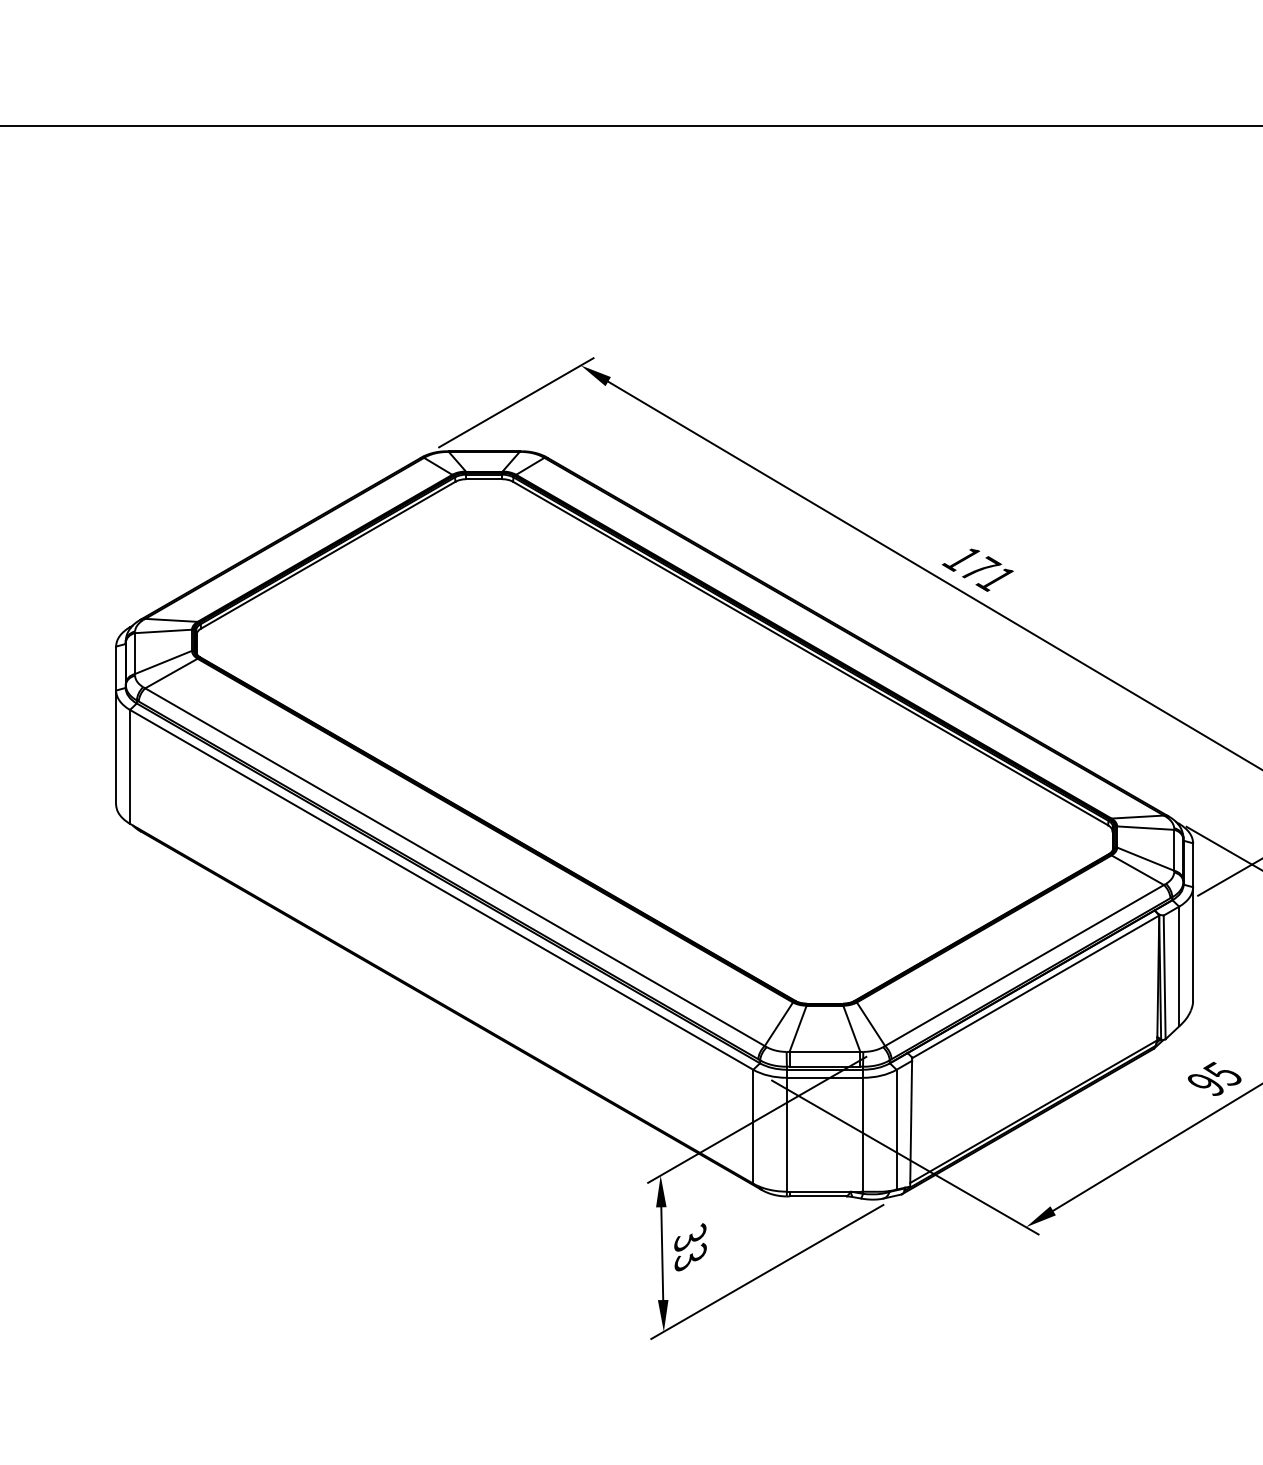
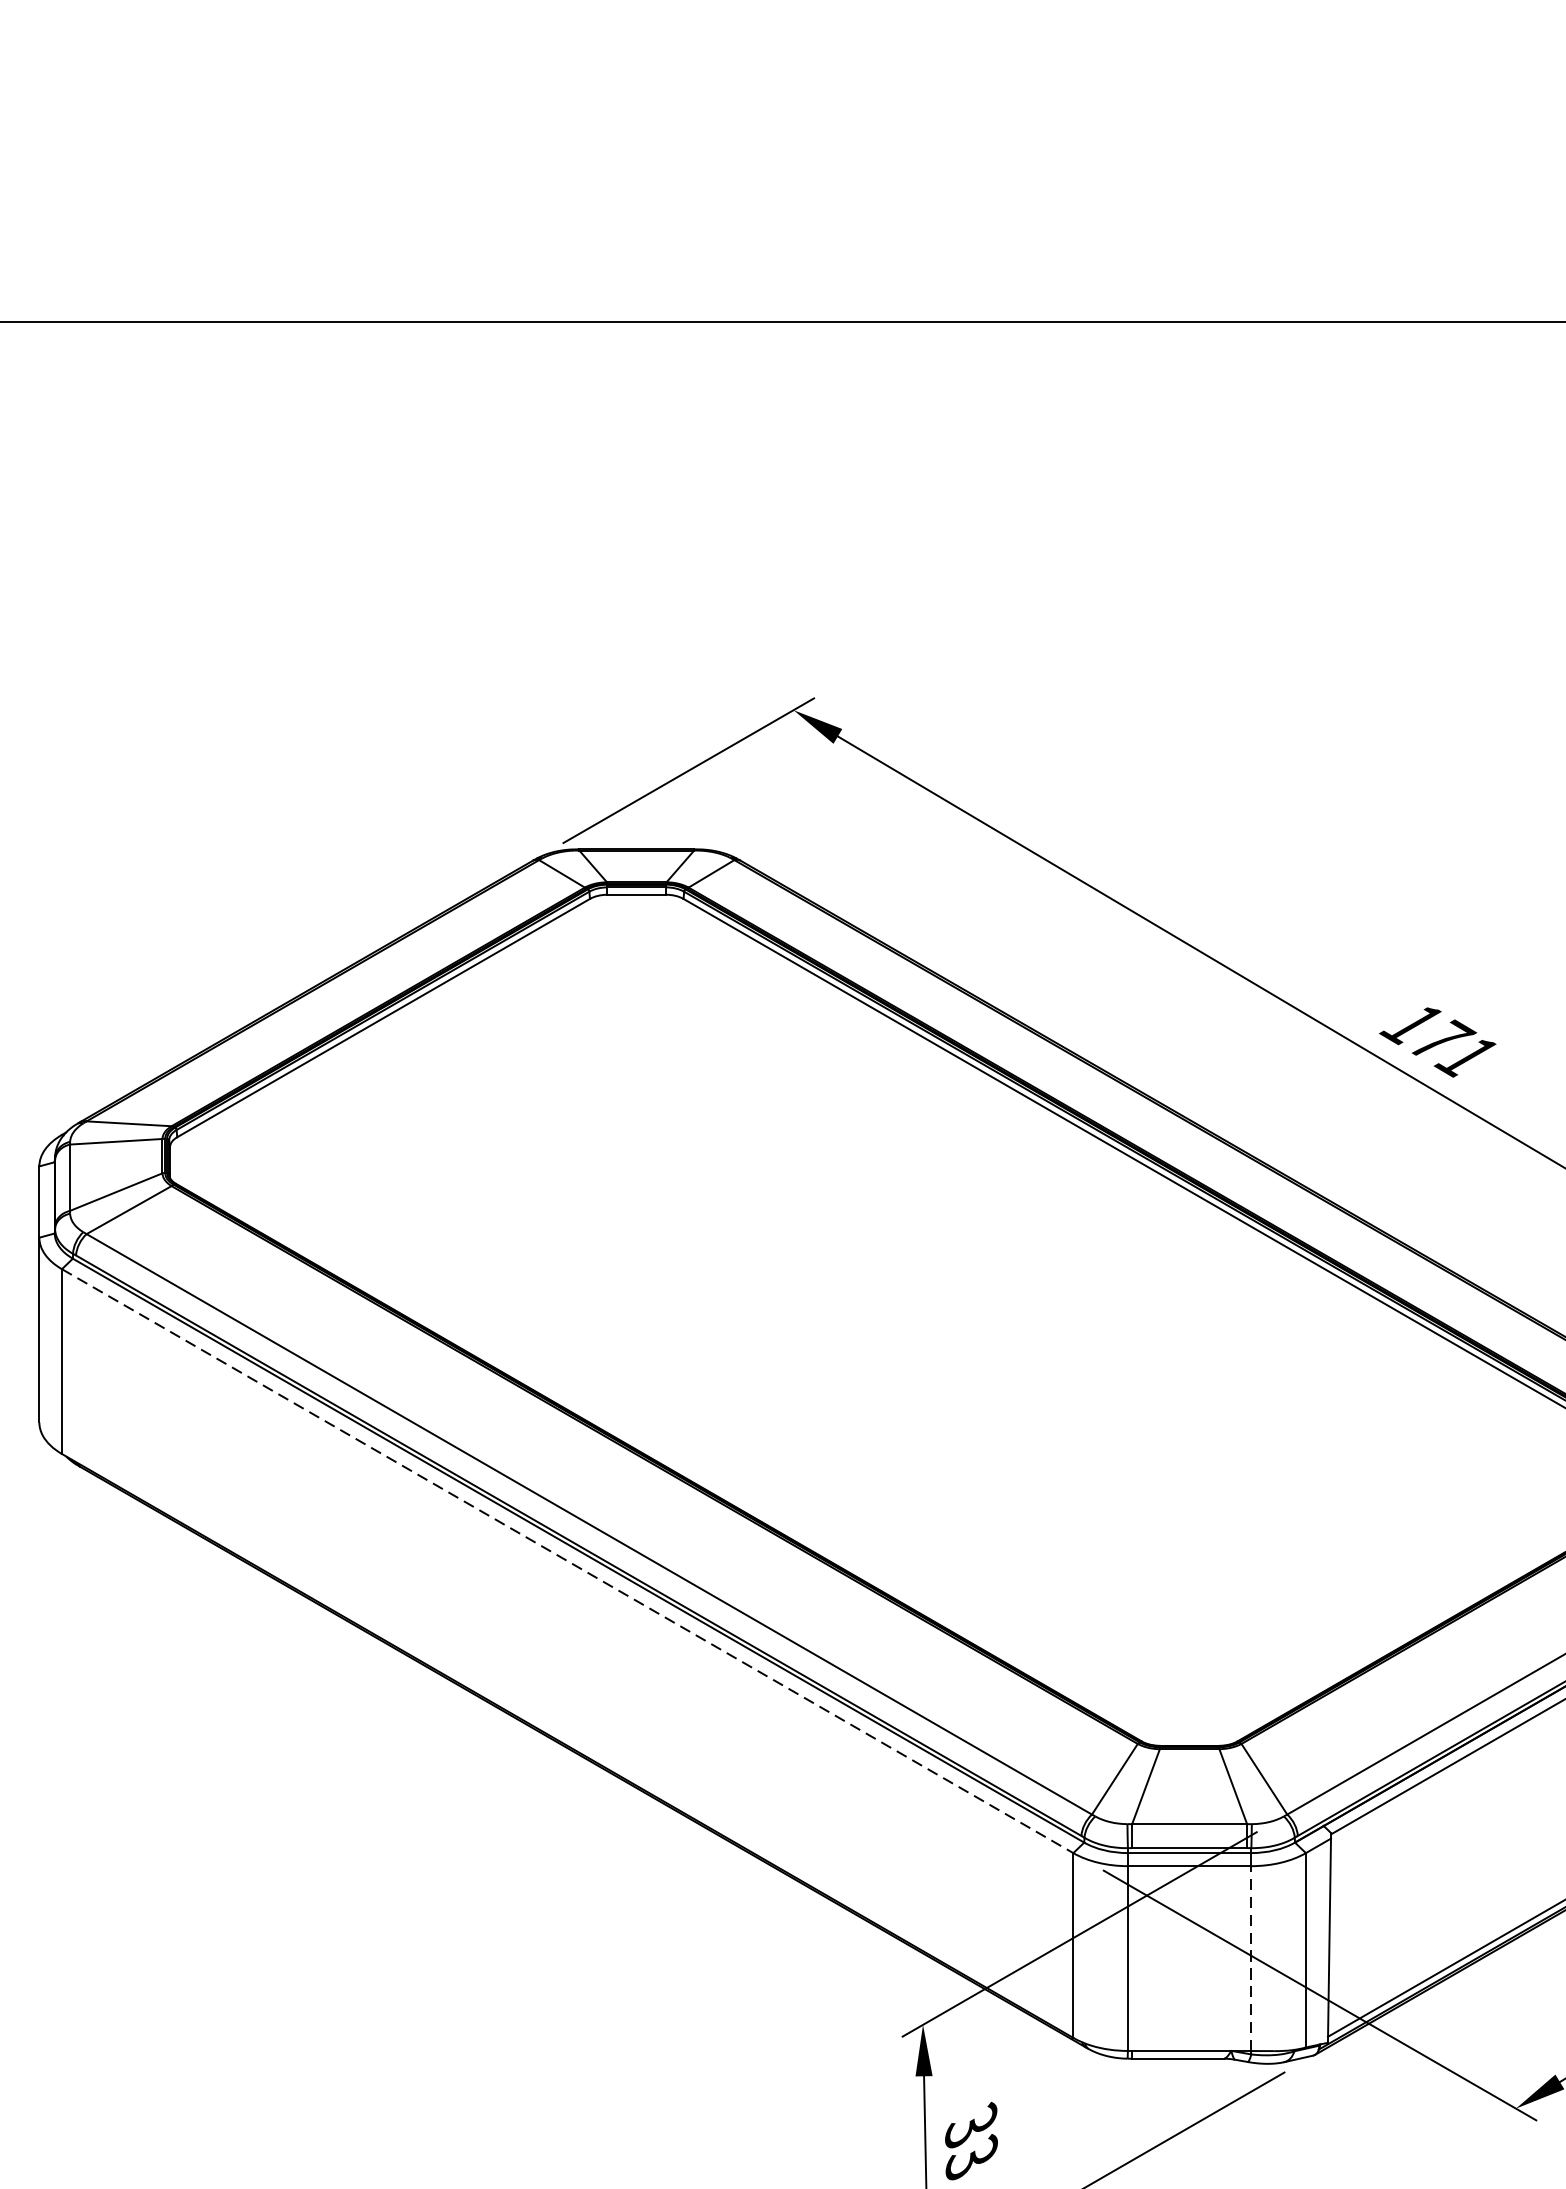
line: (441, 889) -> (567, 1560), solid -> dashed
line: (863, 1134) -> (1252, 1958), solid -> dashed

